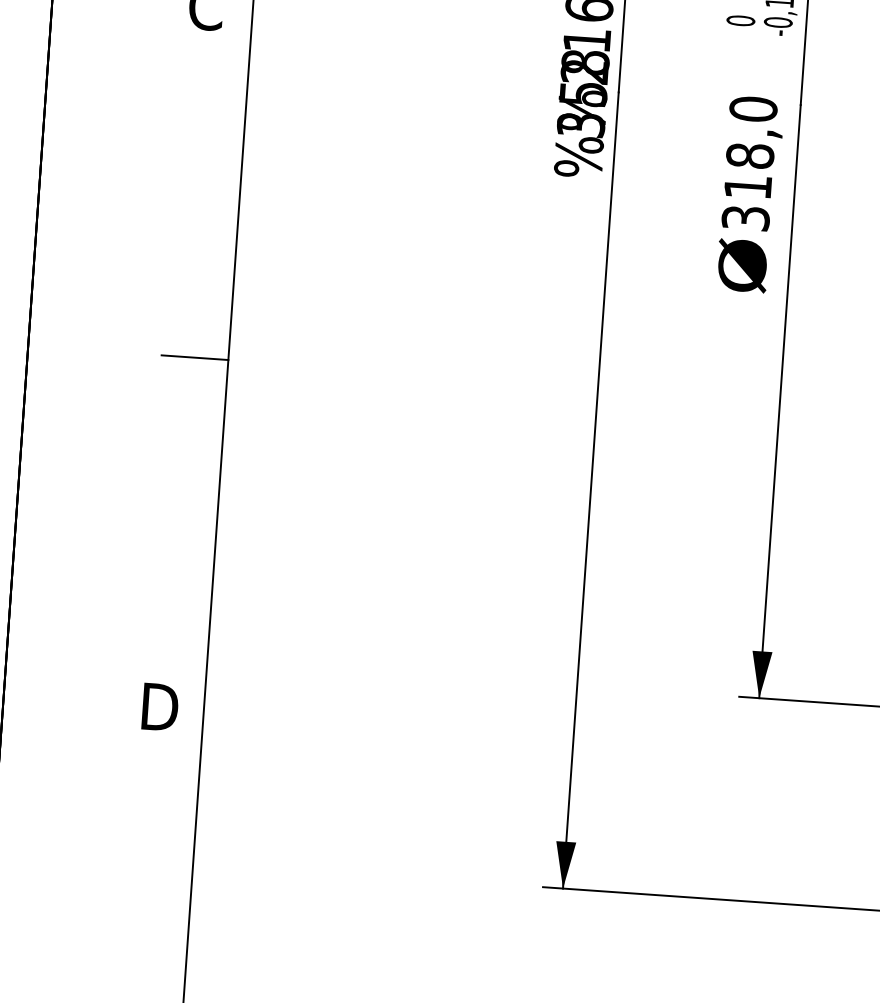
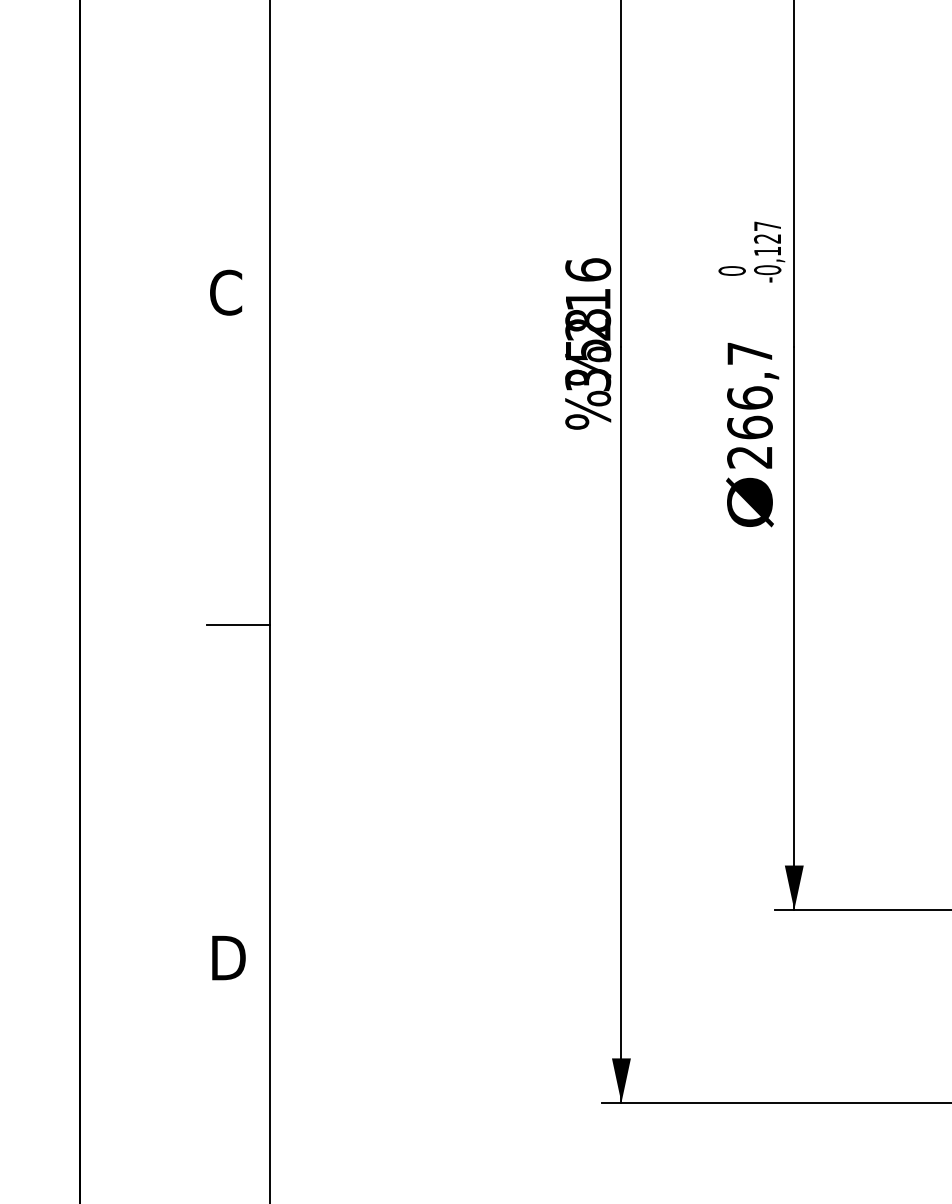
text: (749, 163) -> (749, 405), 318,0 -> 266,7

